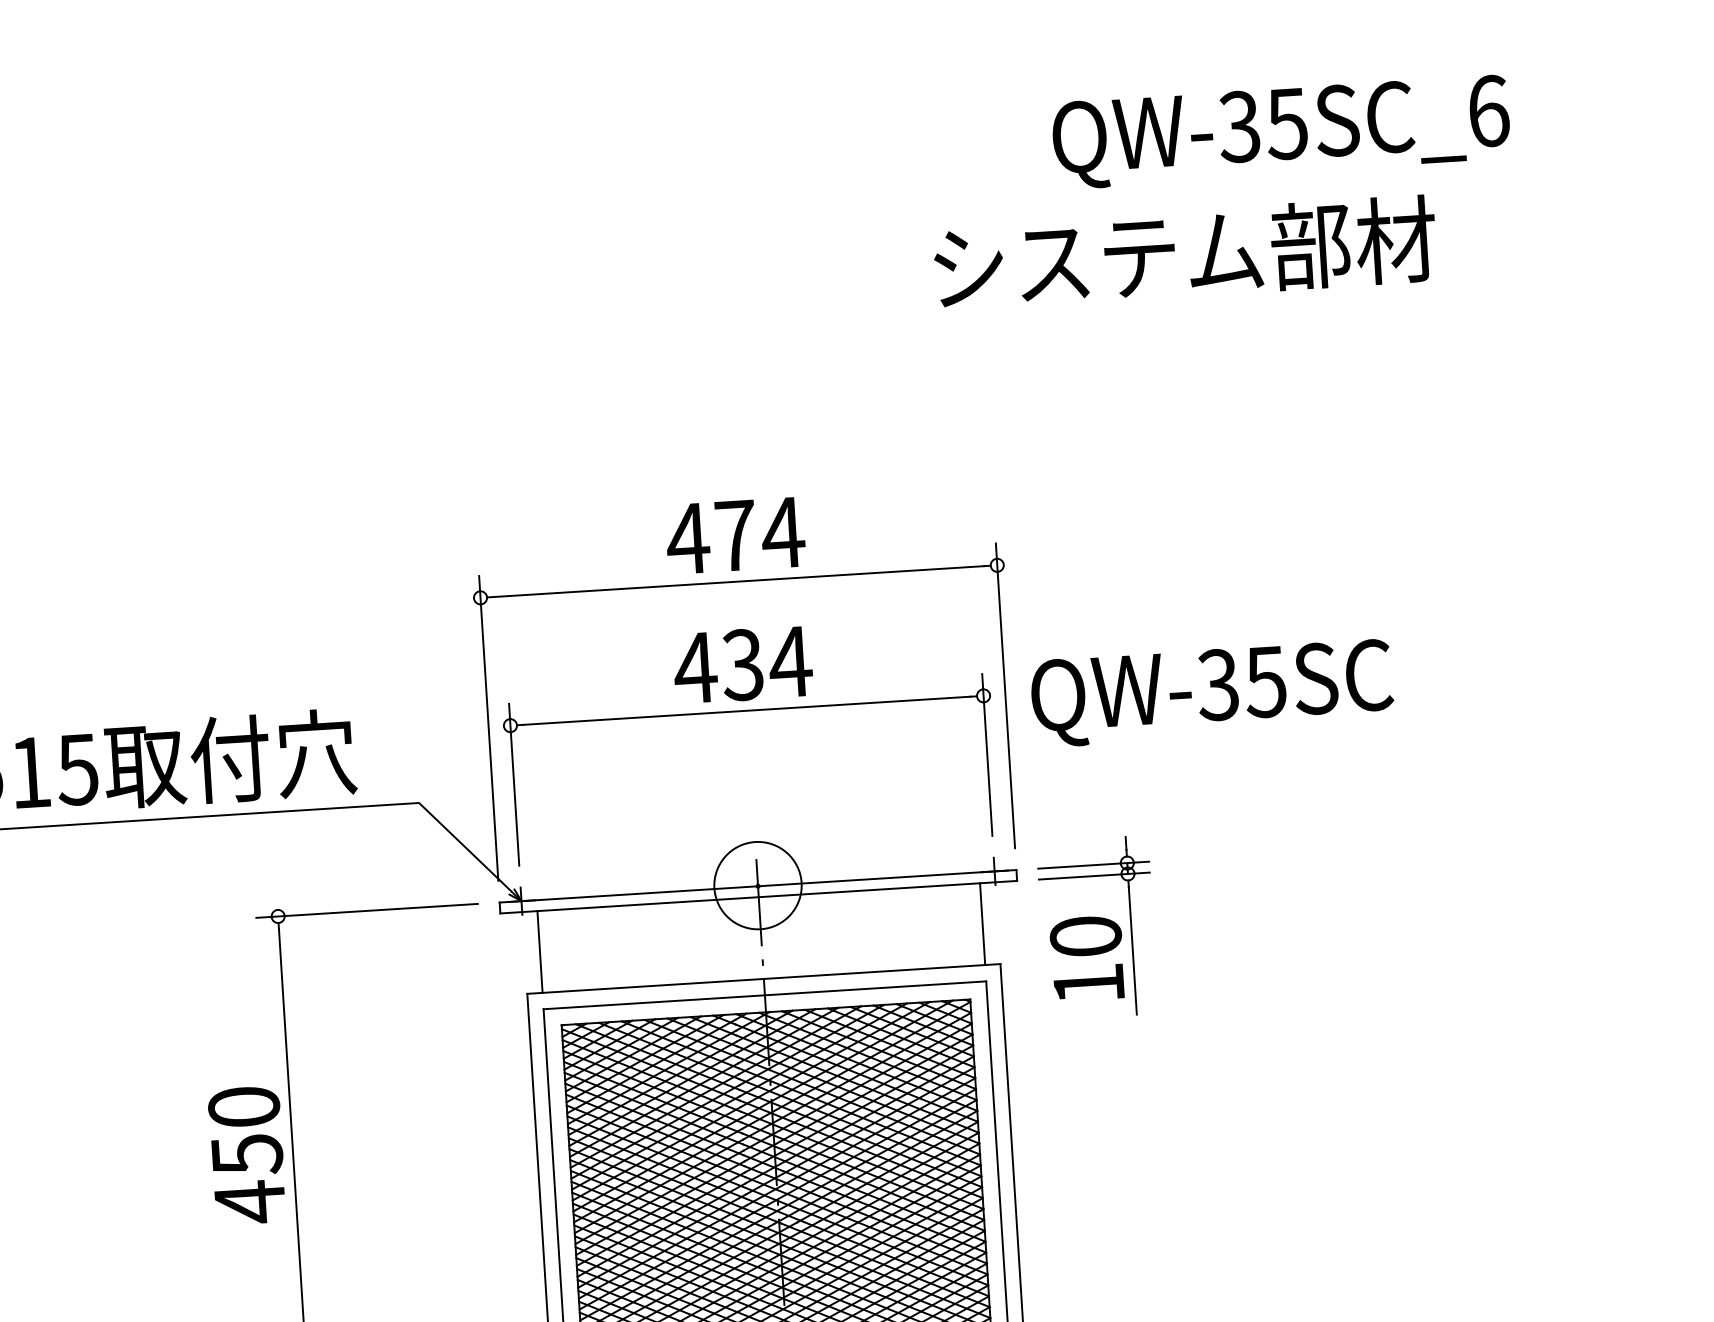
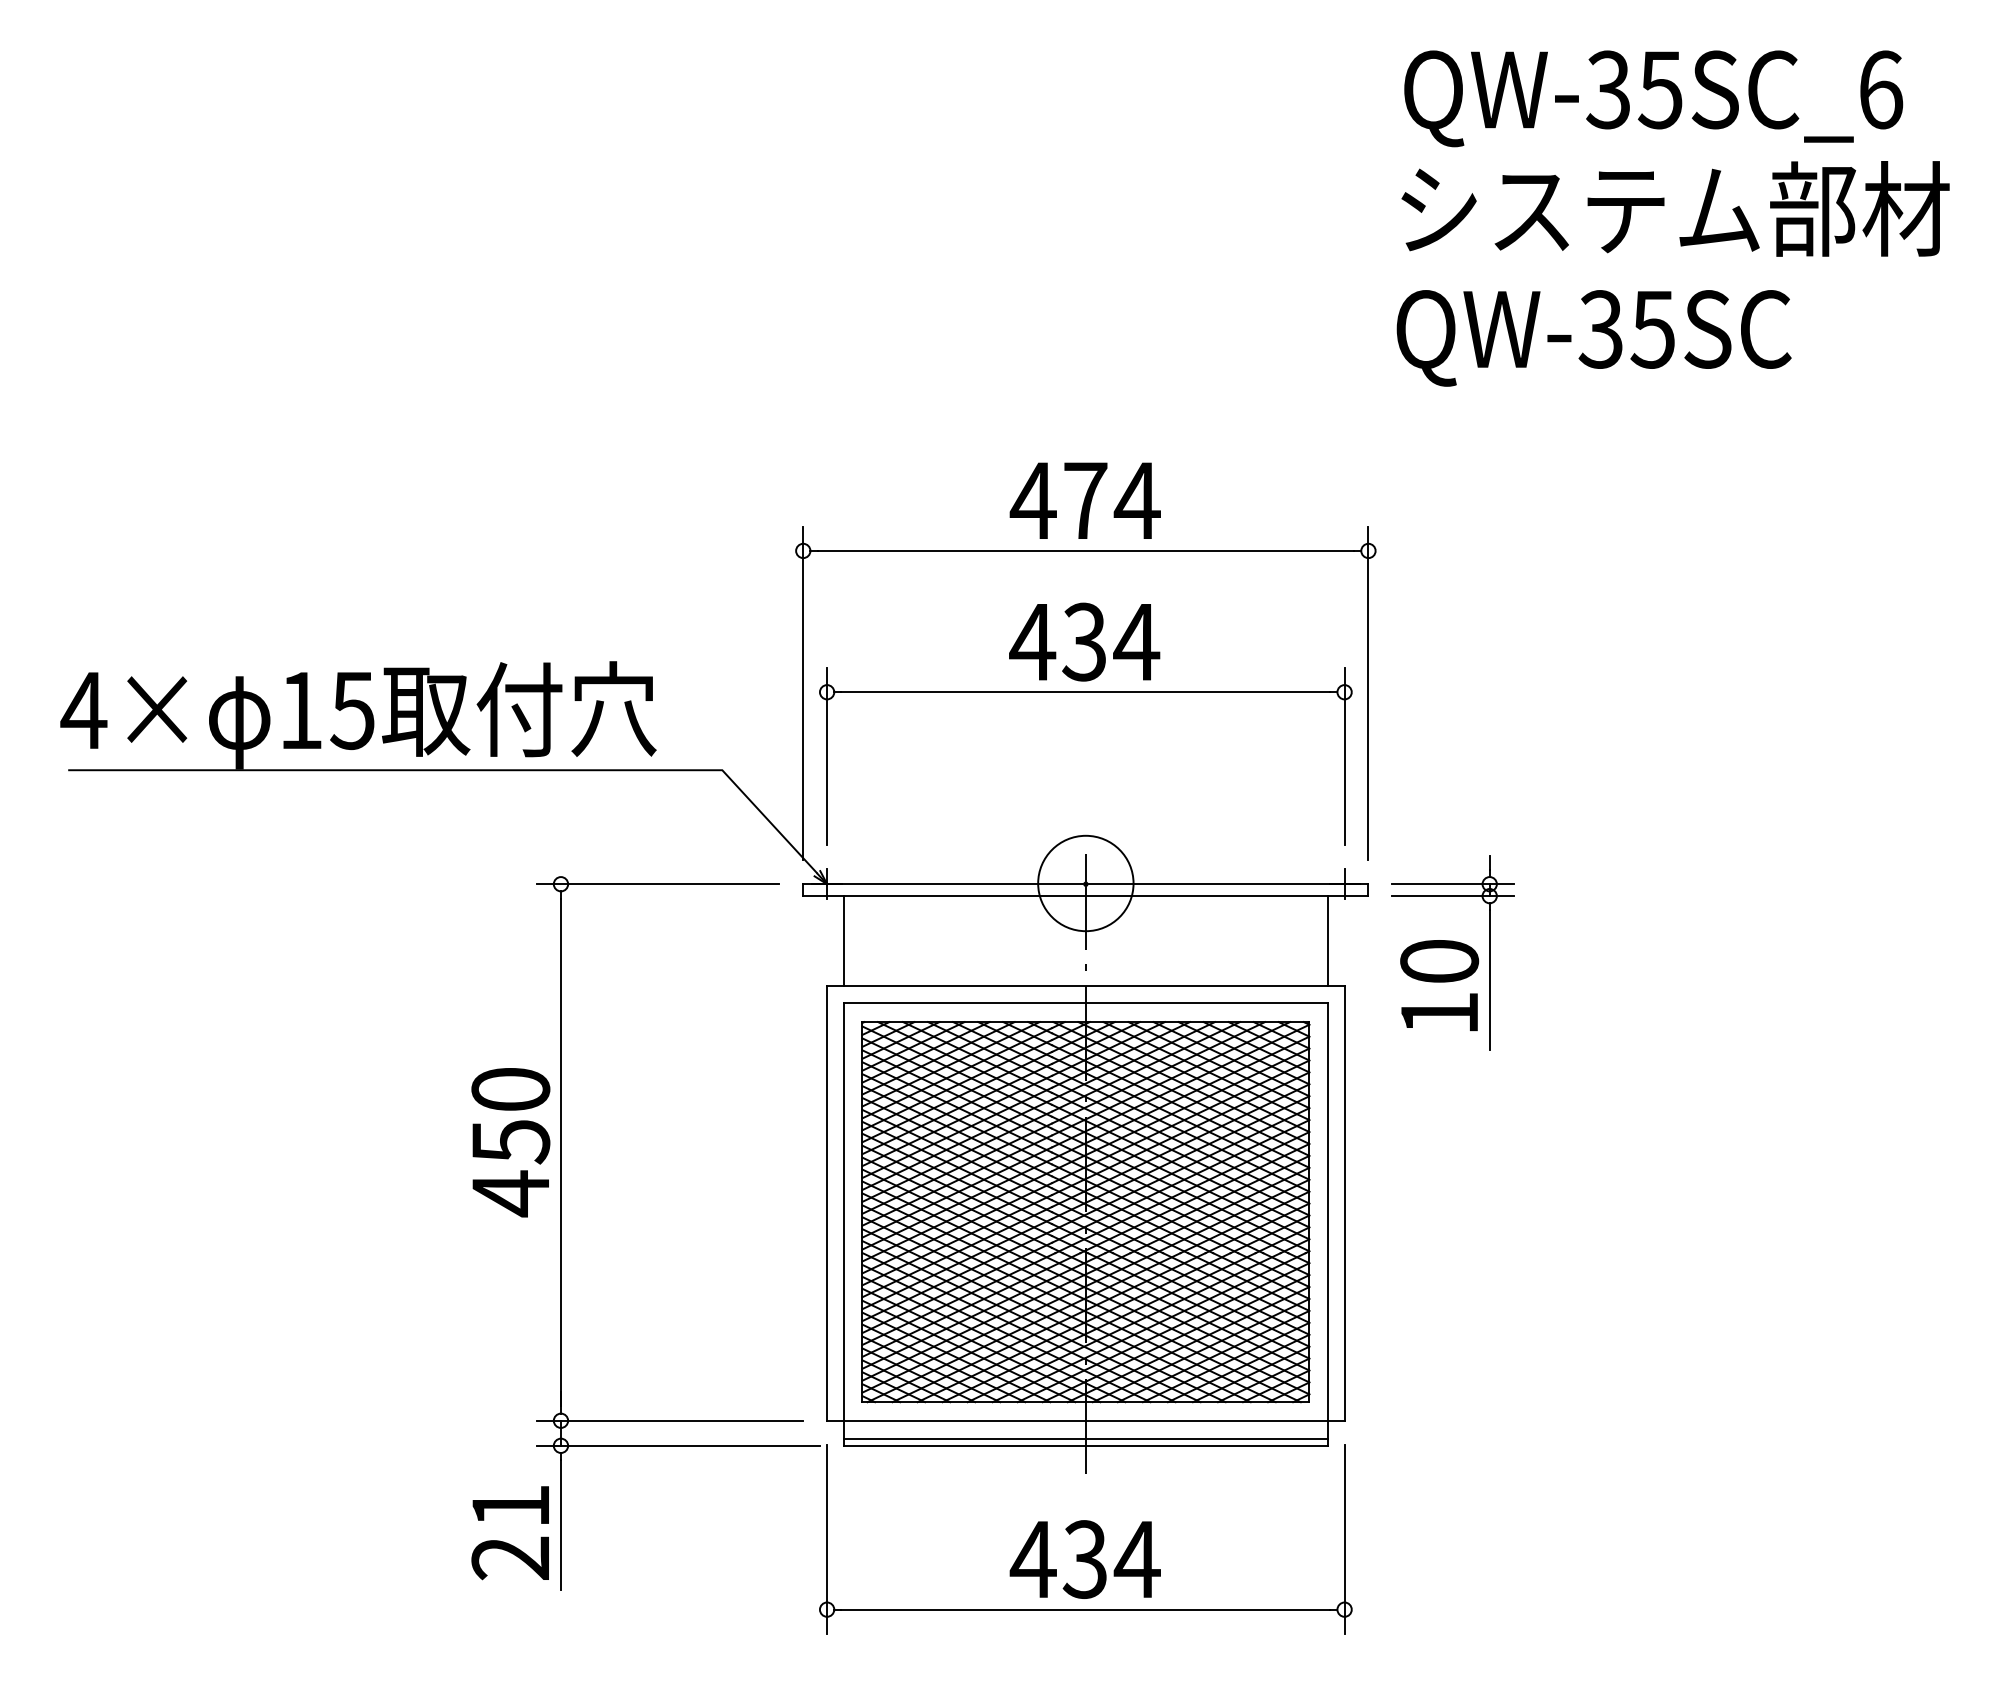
text: (1281, 132) -> (1653, 98), moved
text: (1185, 252) -> (1675, 208), moved
text: (1211, 693) -> (1593, 338), moved

